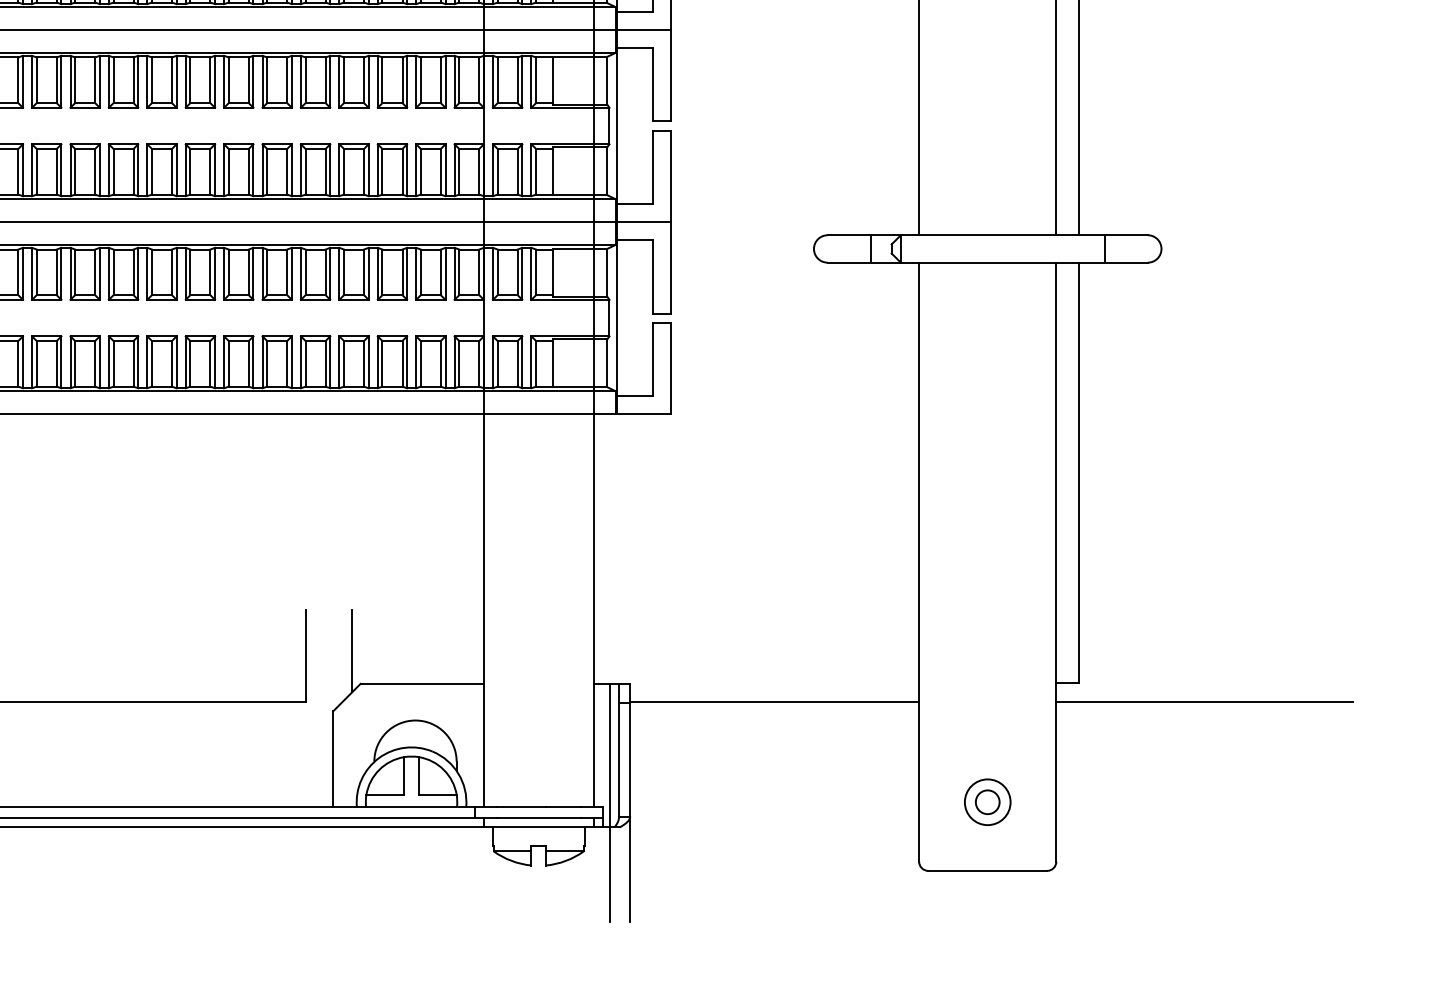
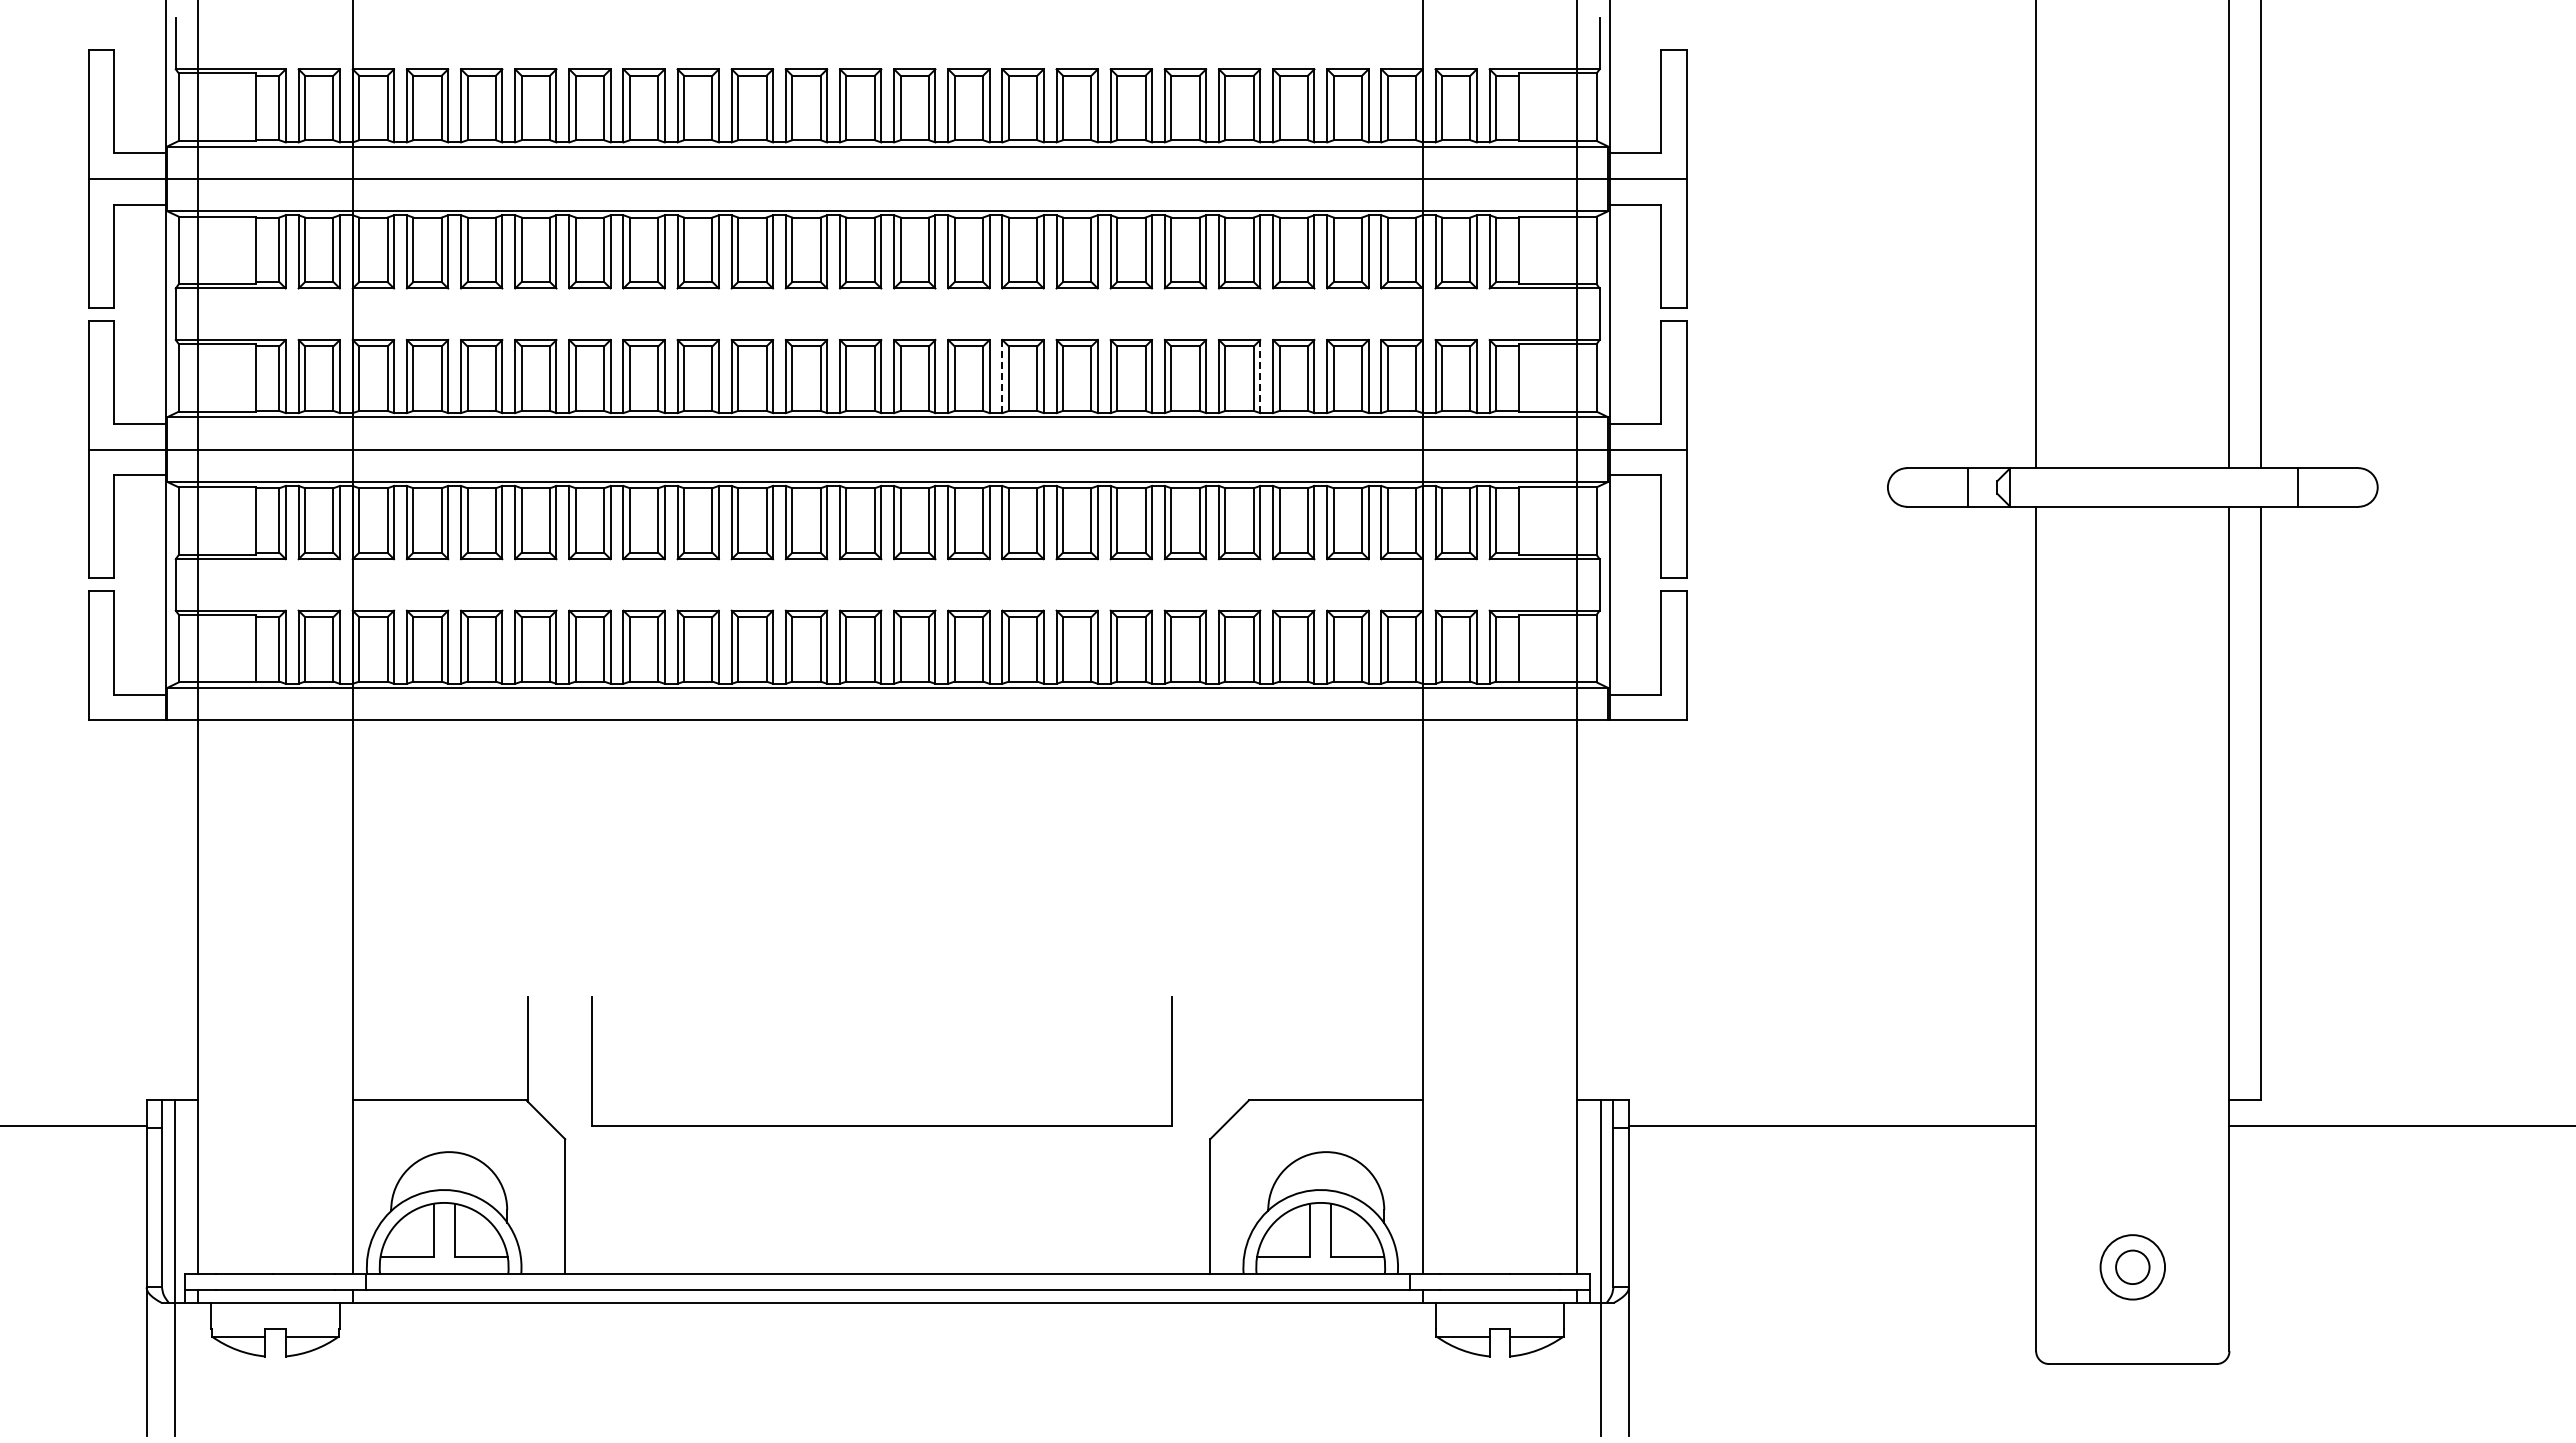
line: (185, 170) -> (1002, 376), solid -> dashed
line: (368, 170) -> (1260, 376), solid -> dashed
line: (351, 651) -> (1236, 1054), removed

